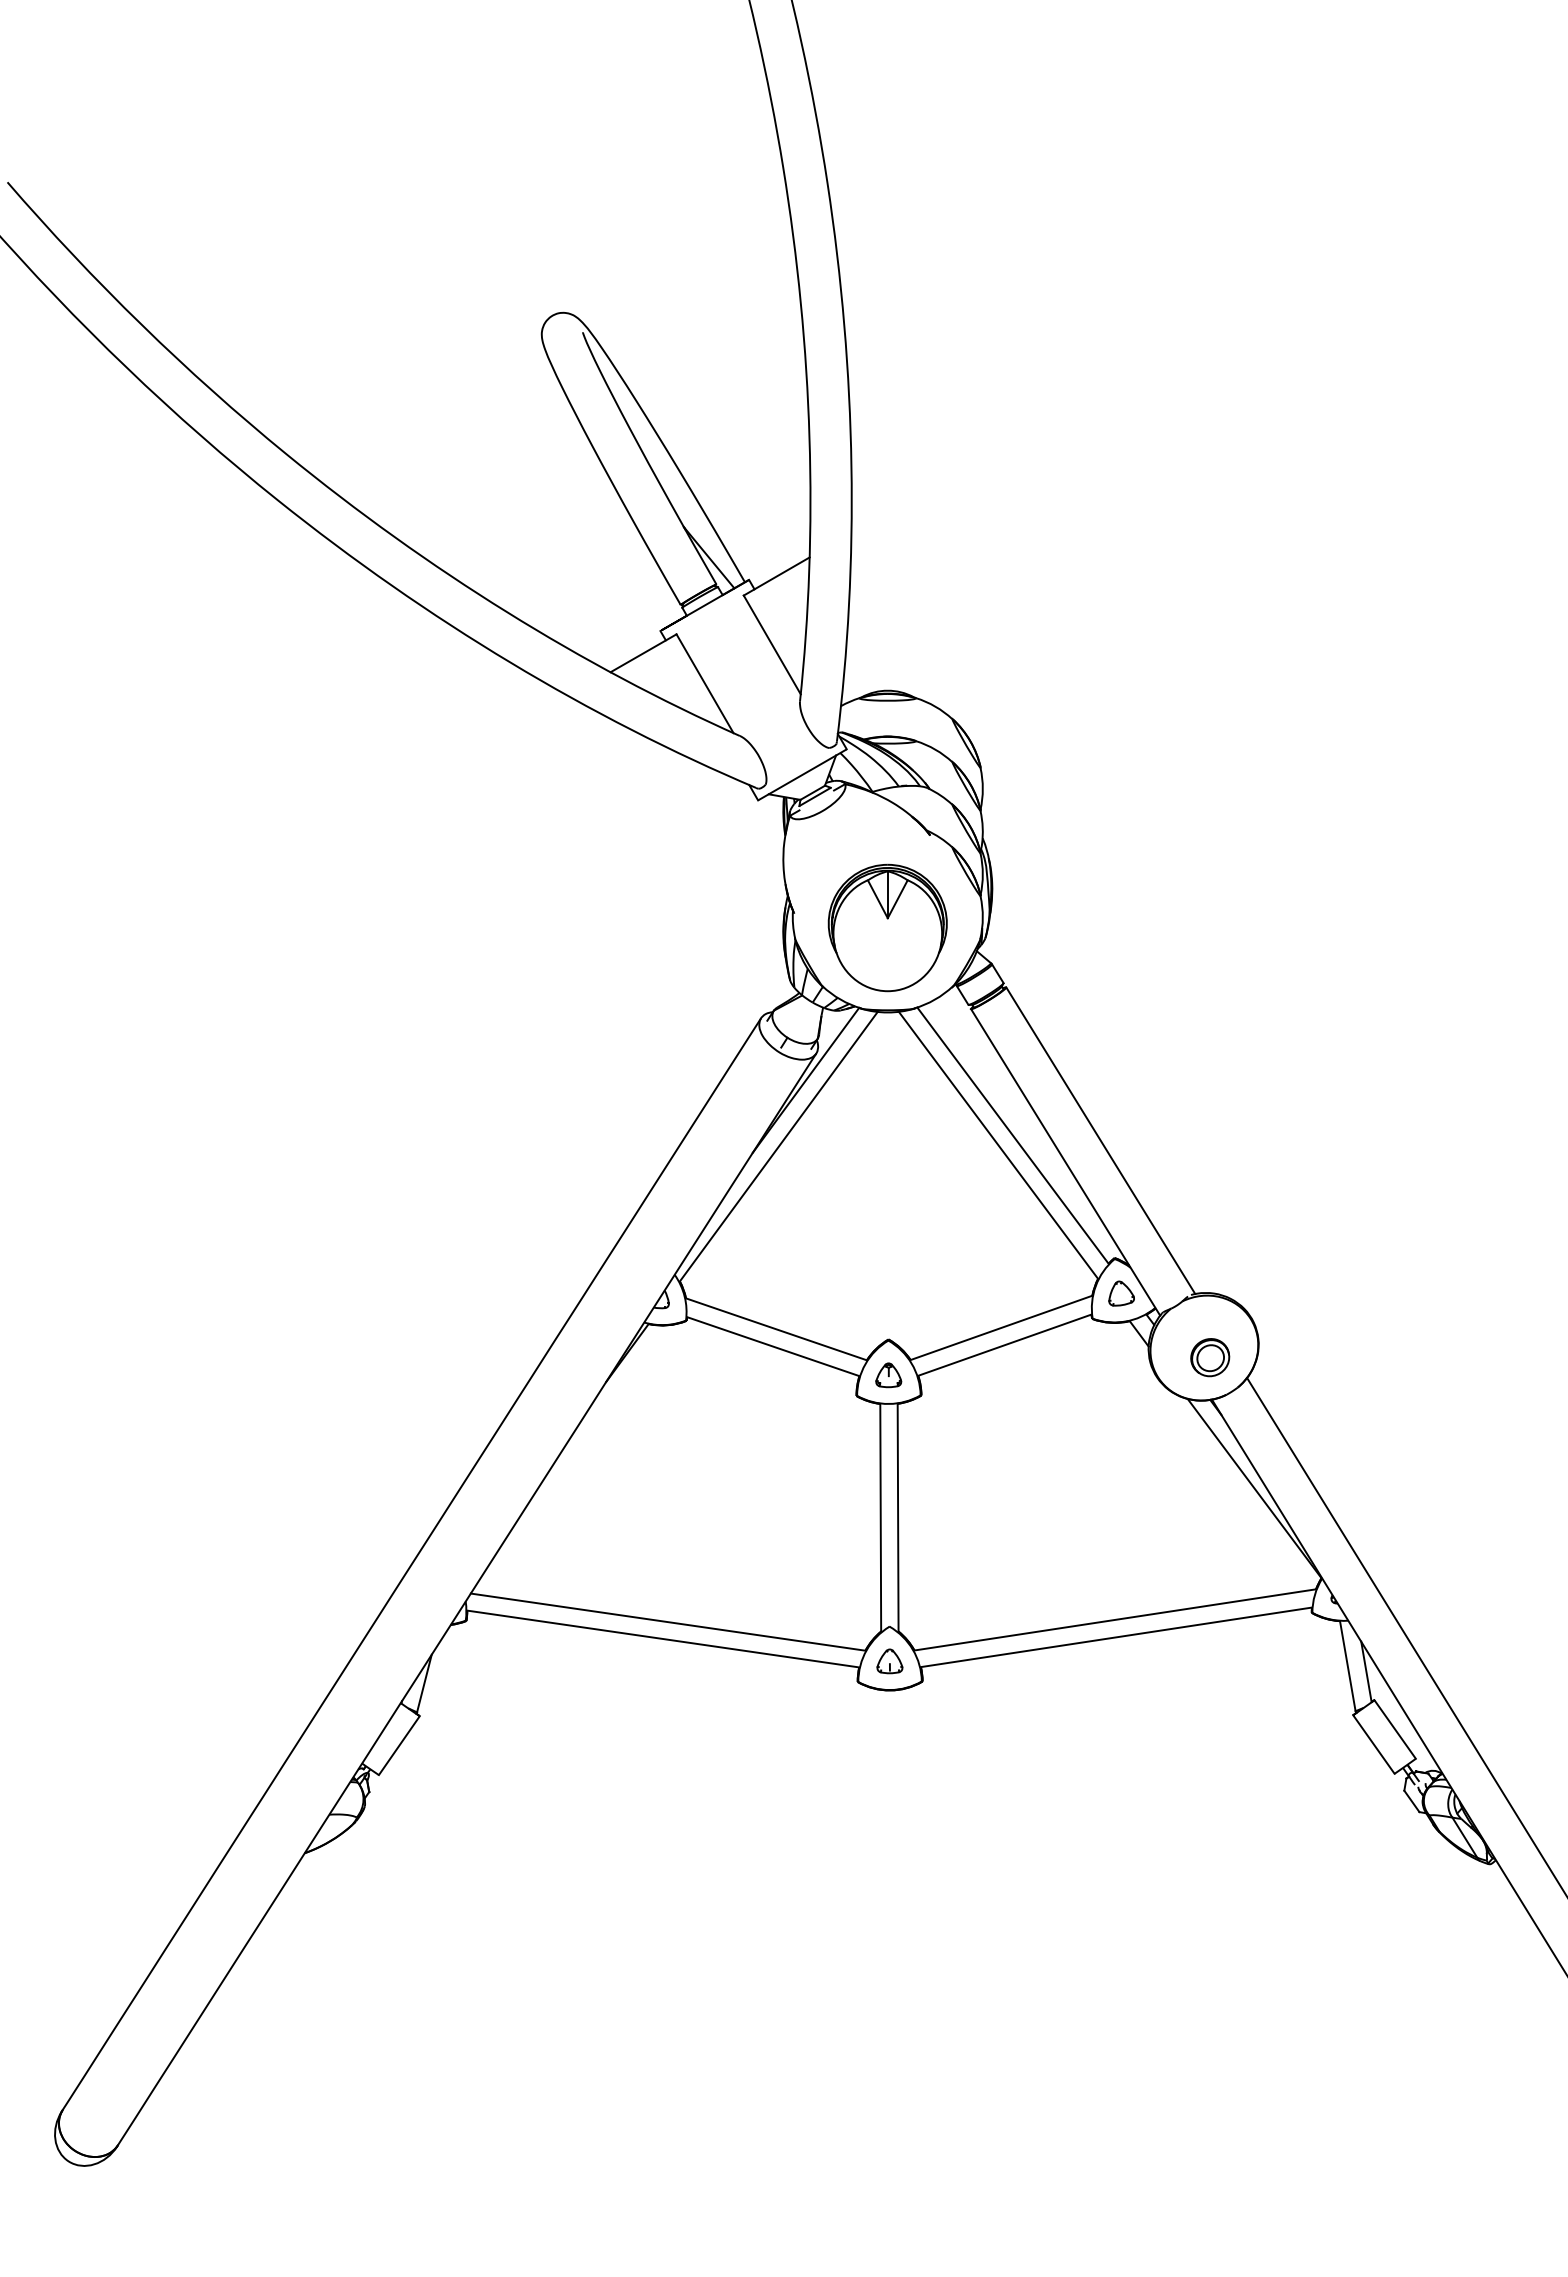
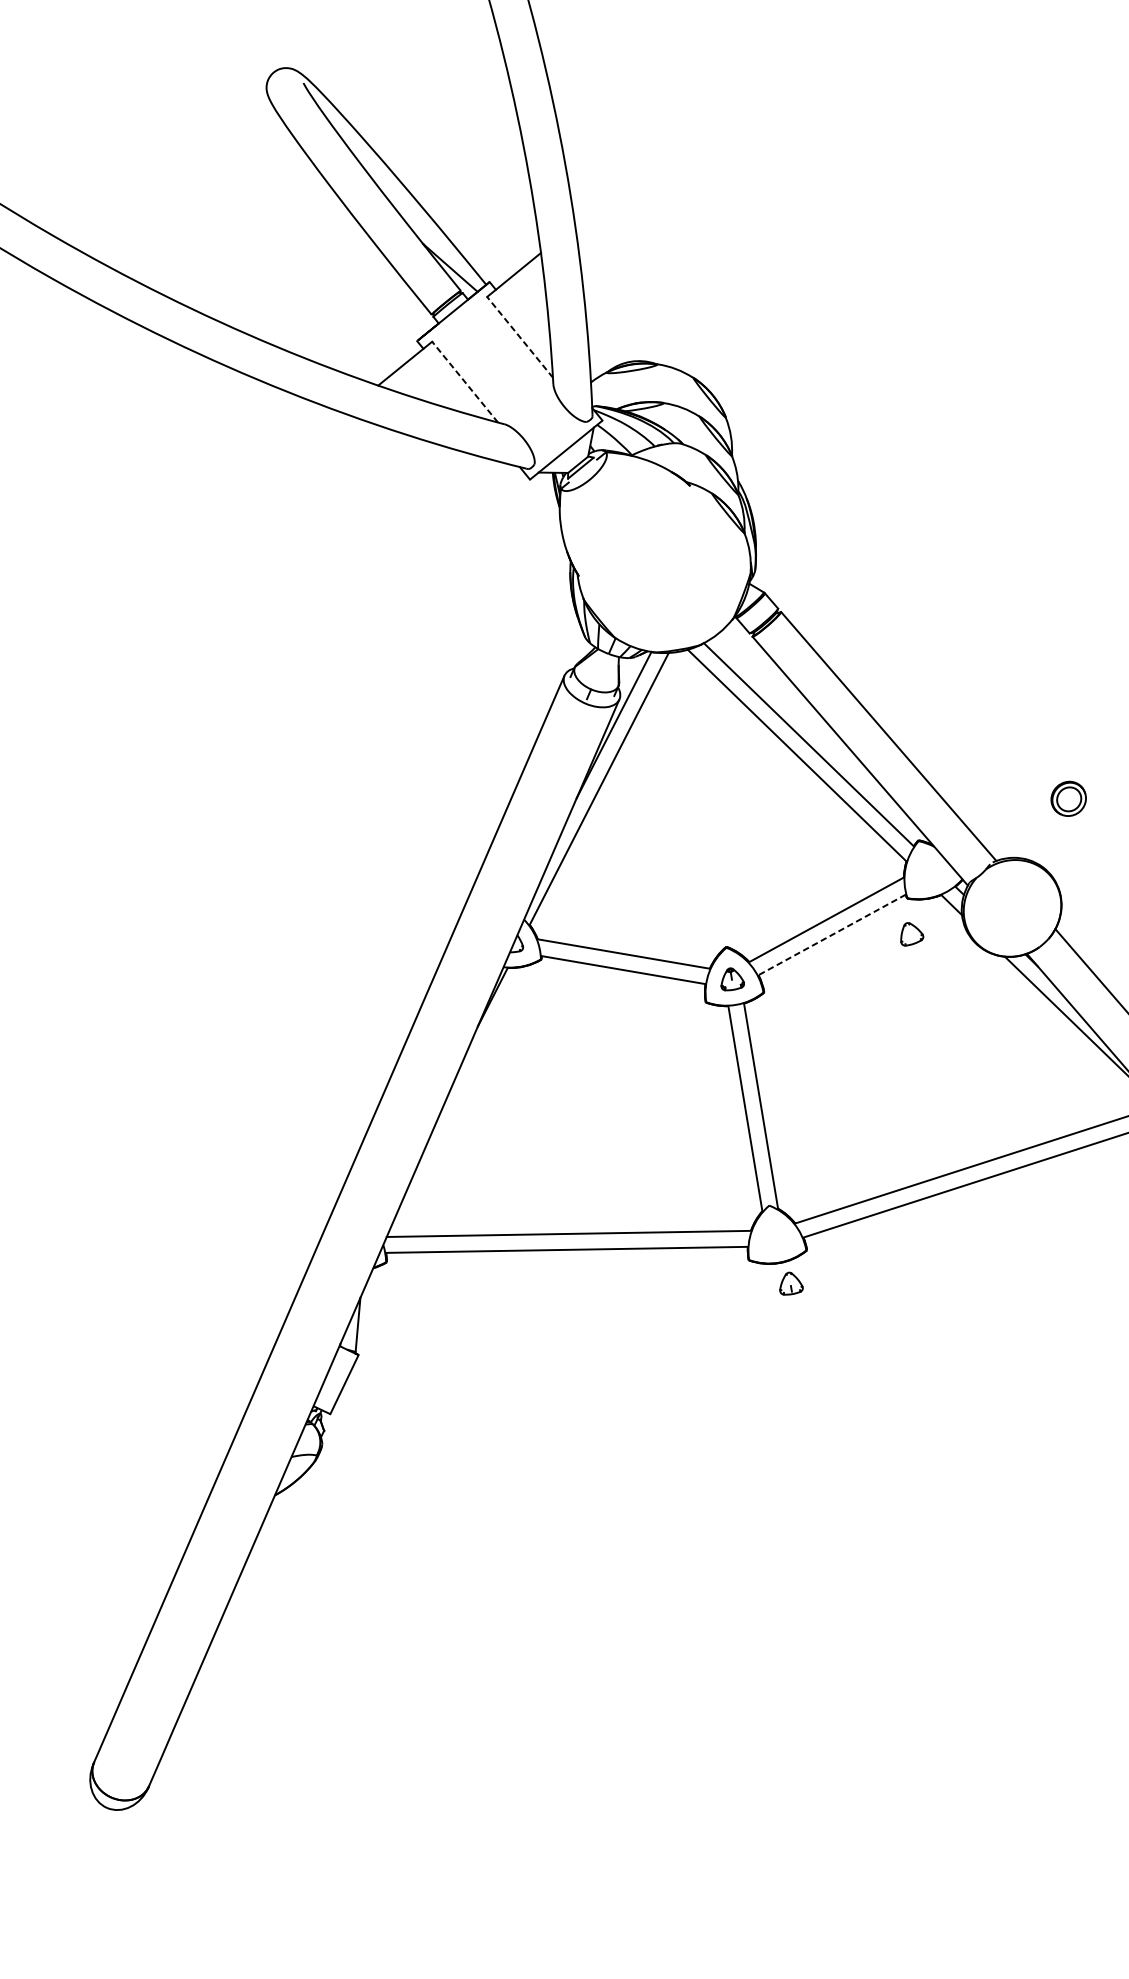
line: (772, 644) -> (520, 336), solid -> dashed
line: (704, 683) -> (464, 382), solid -> dashed
part: (887, 927) -> (665, 575), removed
part: (1121, 1293) -> (911, 933), moved
line: (1004, 1345) -> (831, 935), solid -> dashed
part: (1210, 1357) -> (1068, 798), moved
part: (889, 1661) -> (790, 1283), moved

